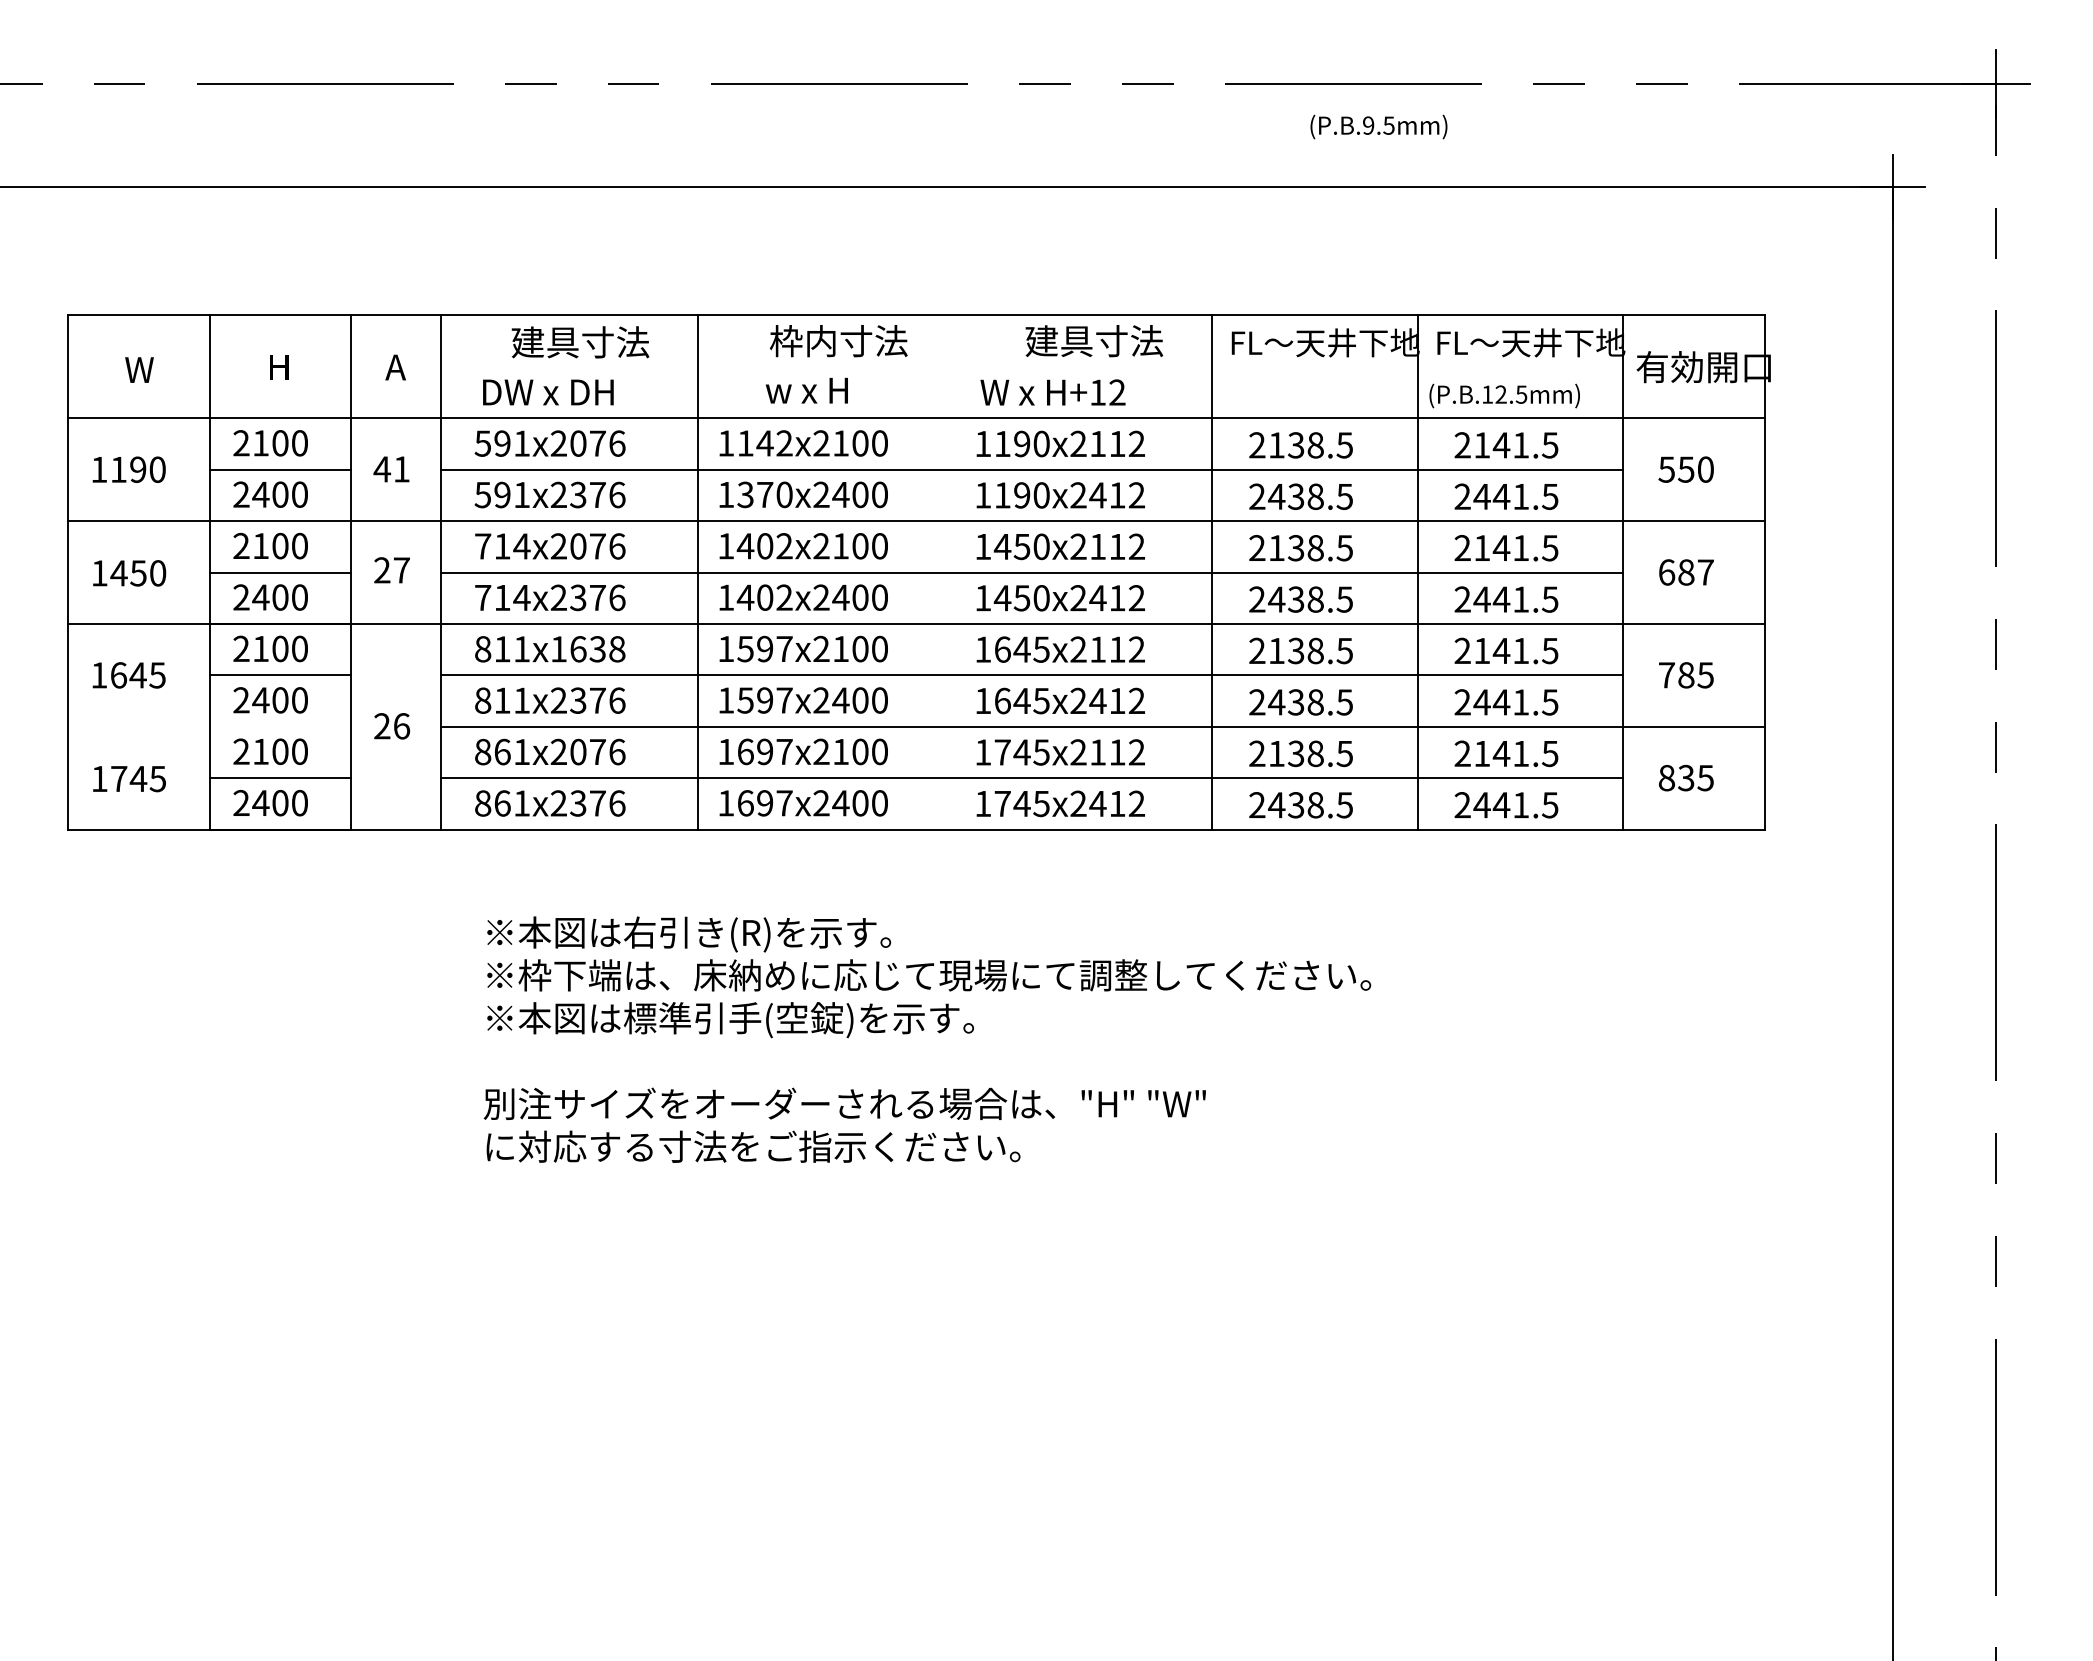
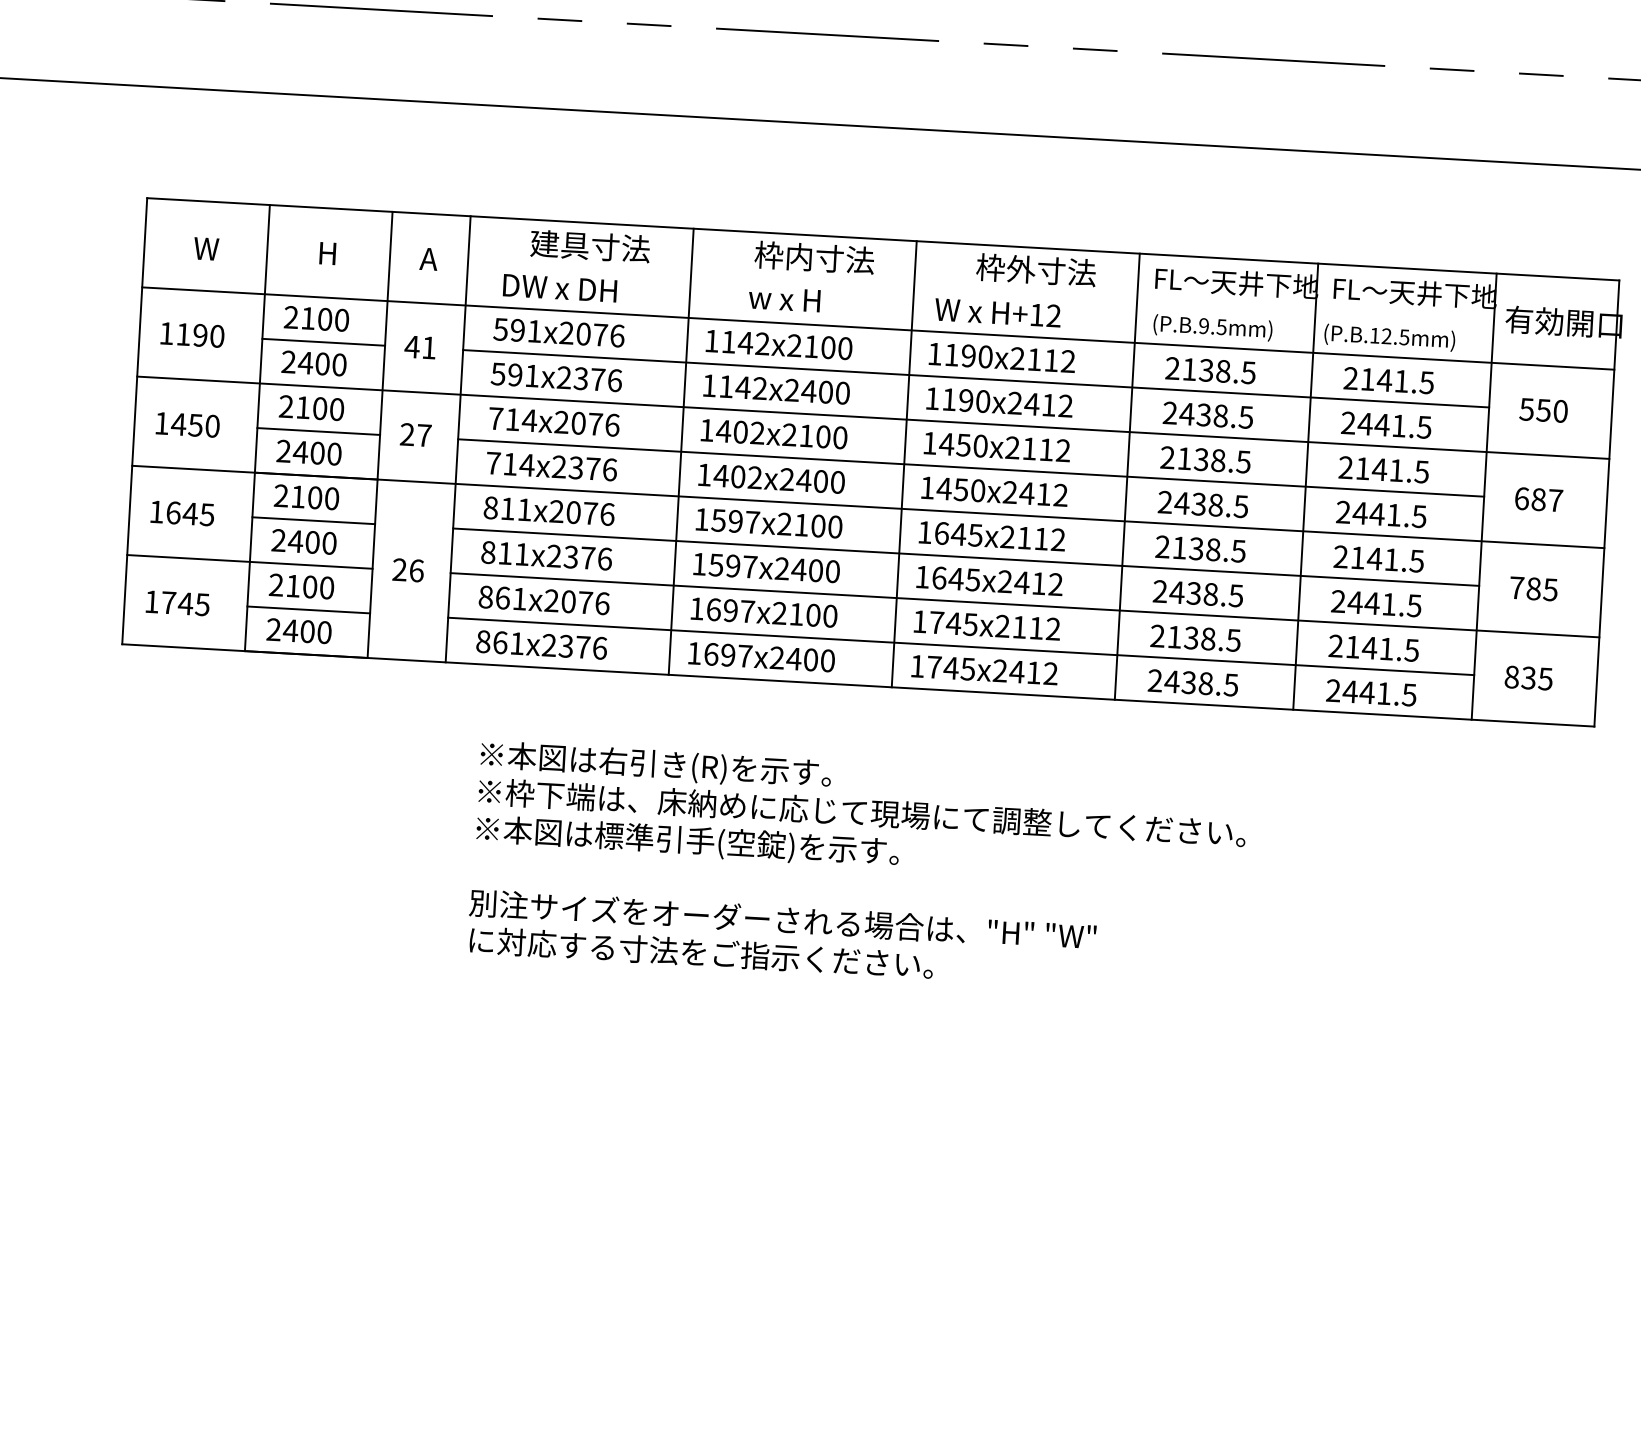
text: (1378, 126) -> (1212, 327), moved
text: (1059, 341) -> (1006, 268), 建具寸法 -> 枠外寸法
text: (764, 494) -> (742, 387), 1370x2400 -> 1142x2400
line: (955, 572) -> (904, 464), added
text: (587, 649) -> (581, 513), 811x1638 -> 811x2076
line: (209, 726) -> (249, 561), added

